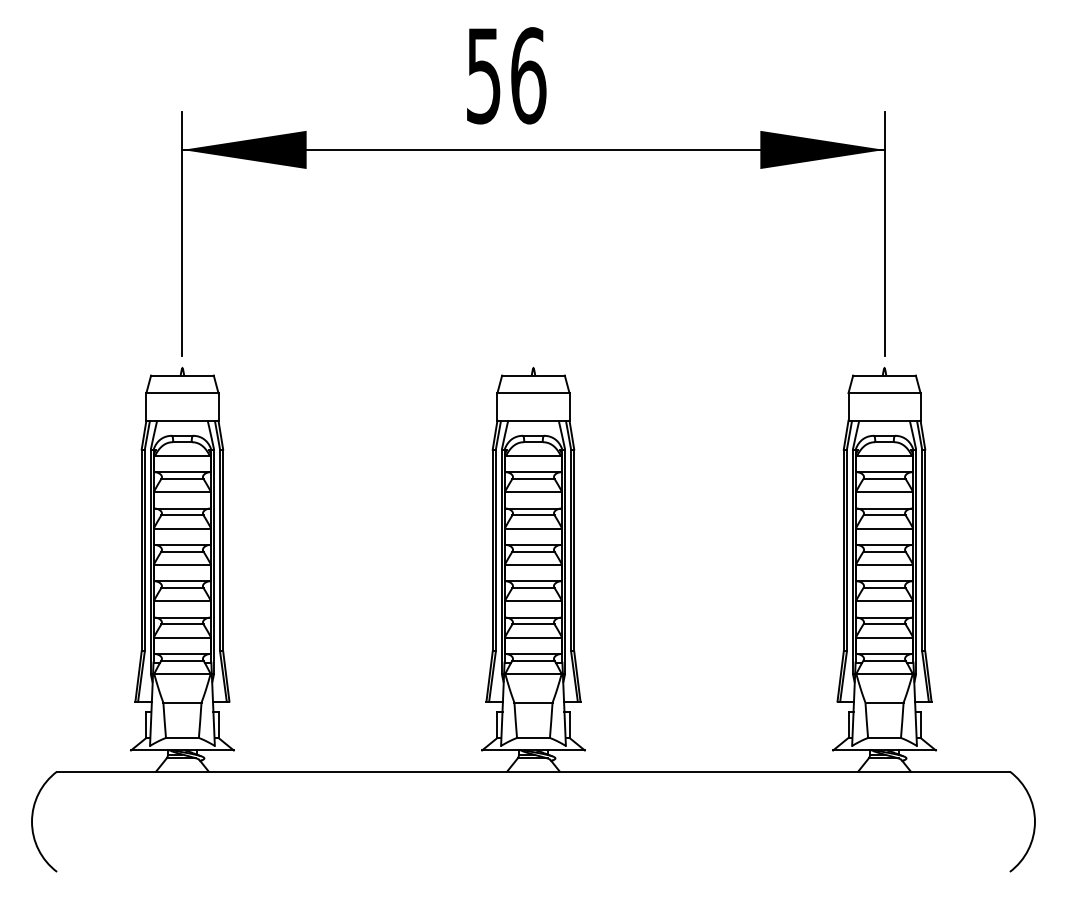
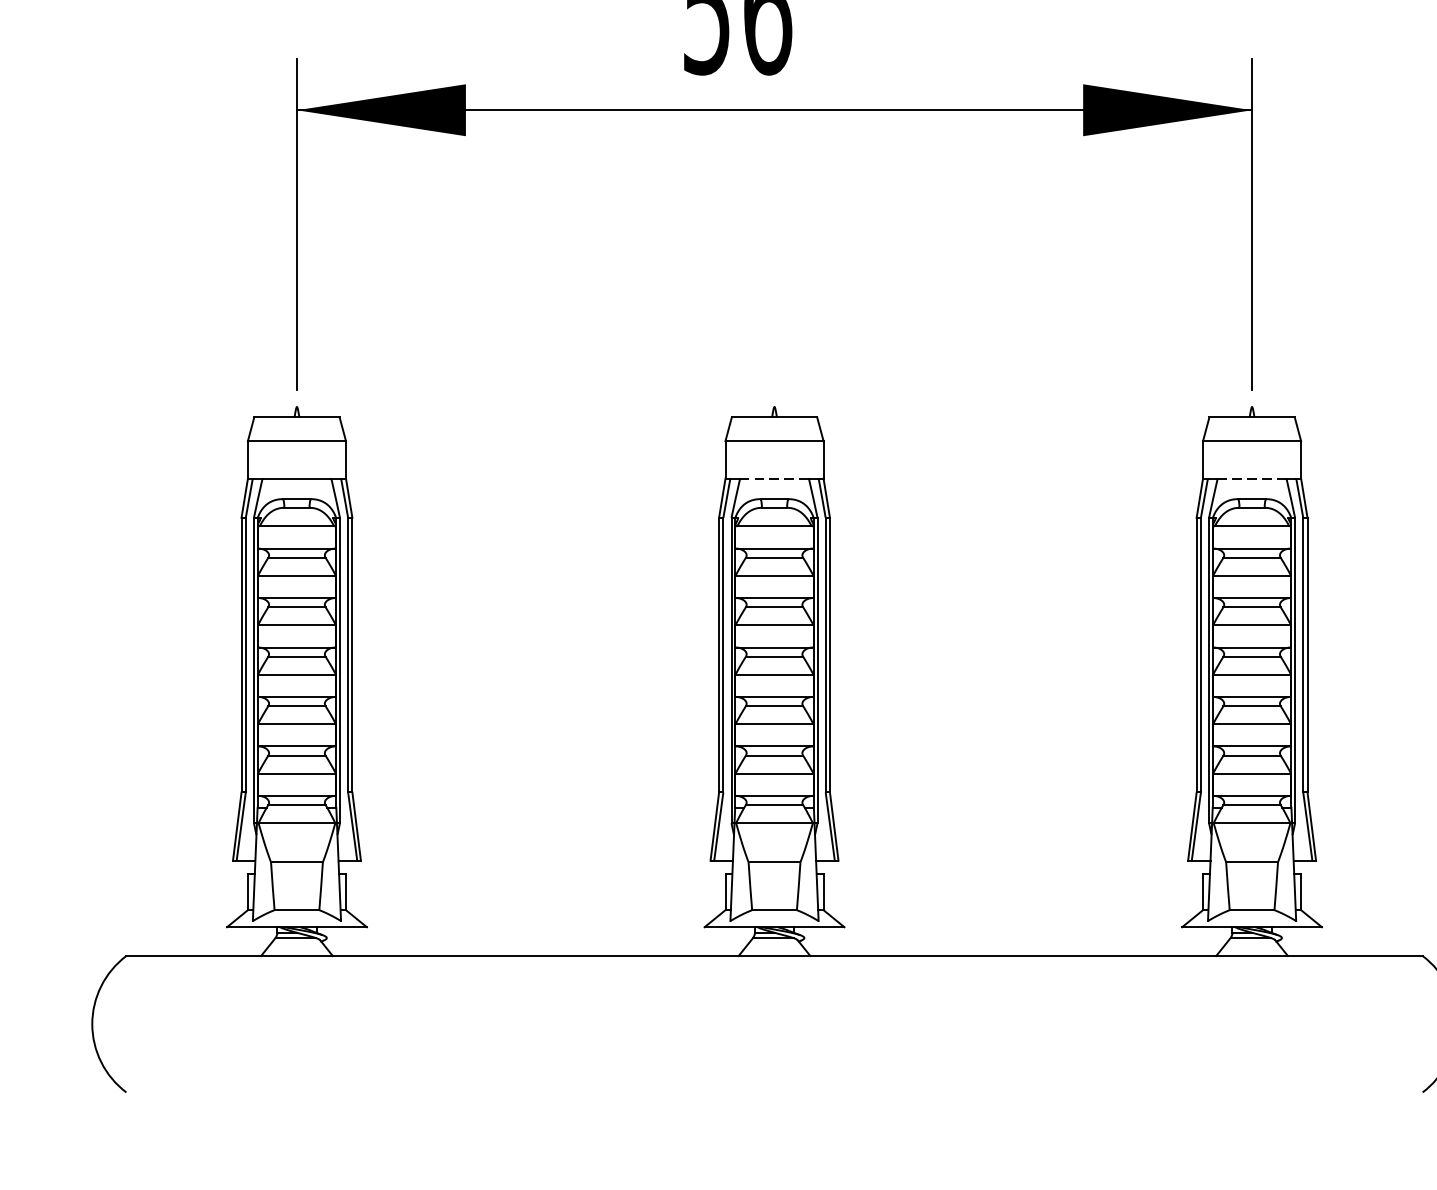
line: (533, 420) -> (774, 478), solid -> dashed
line: (884, 420) -> (1252, 478), solid -> dashed

